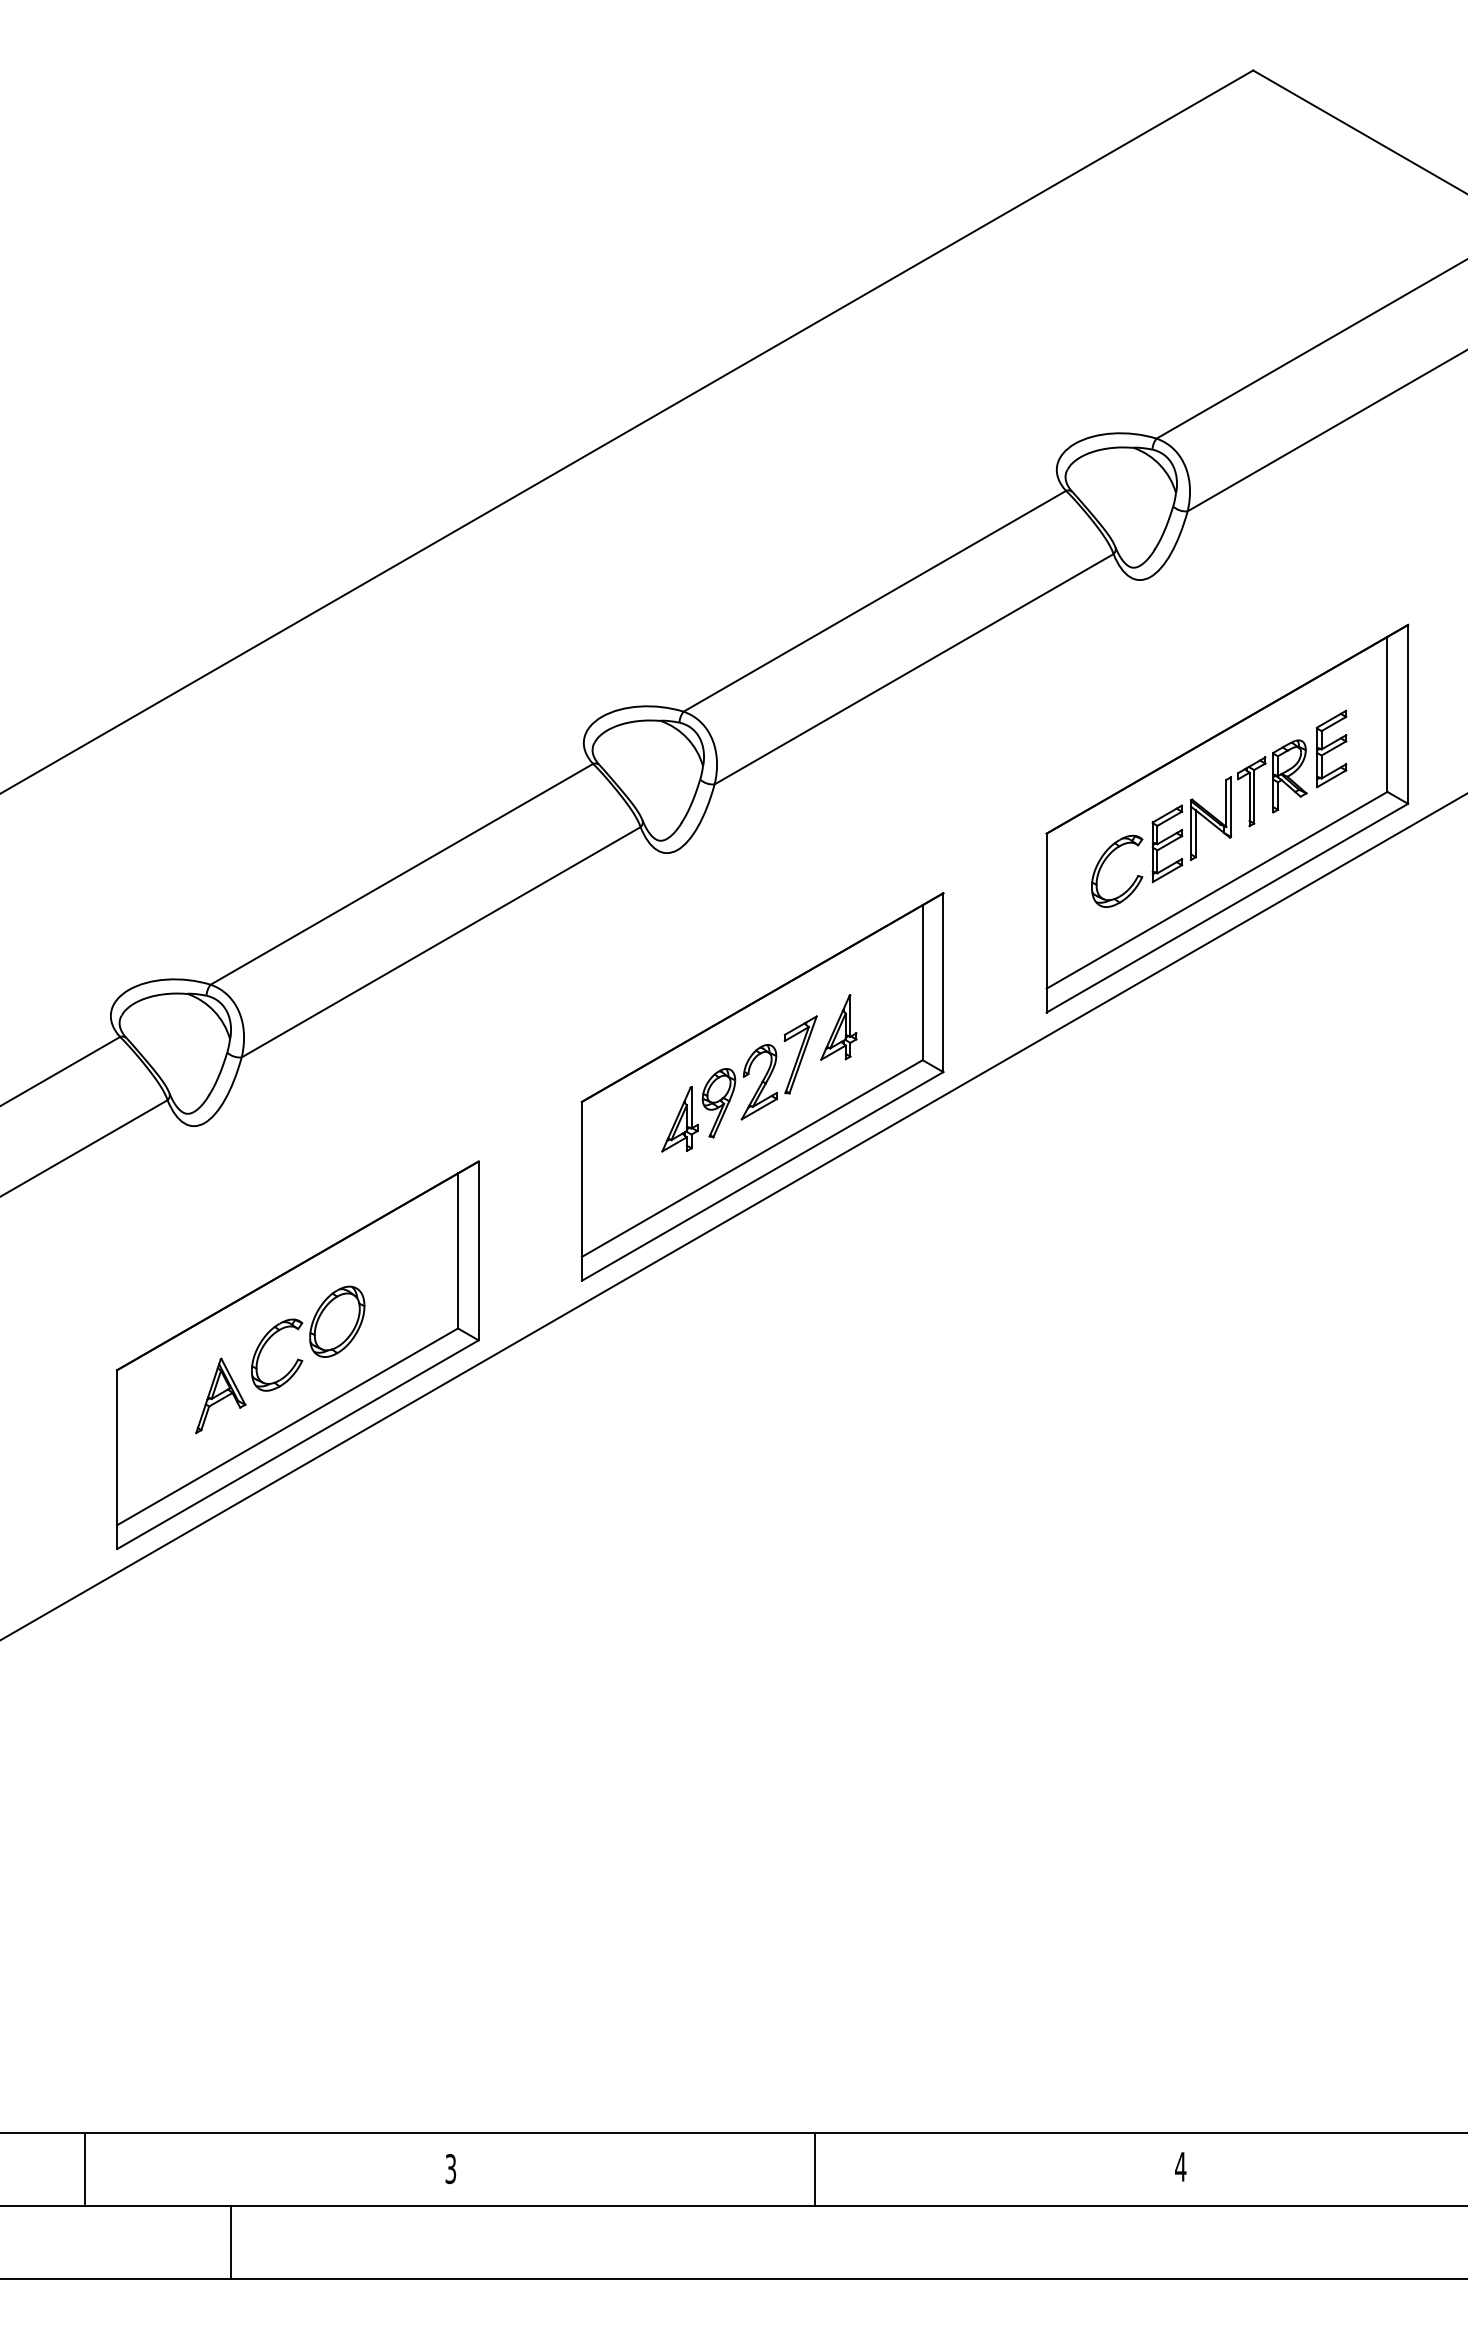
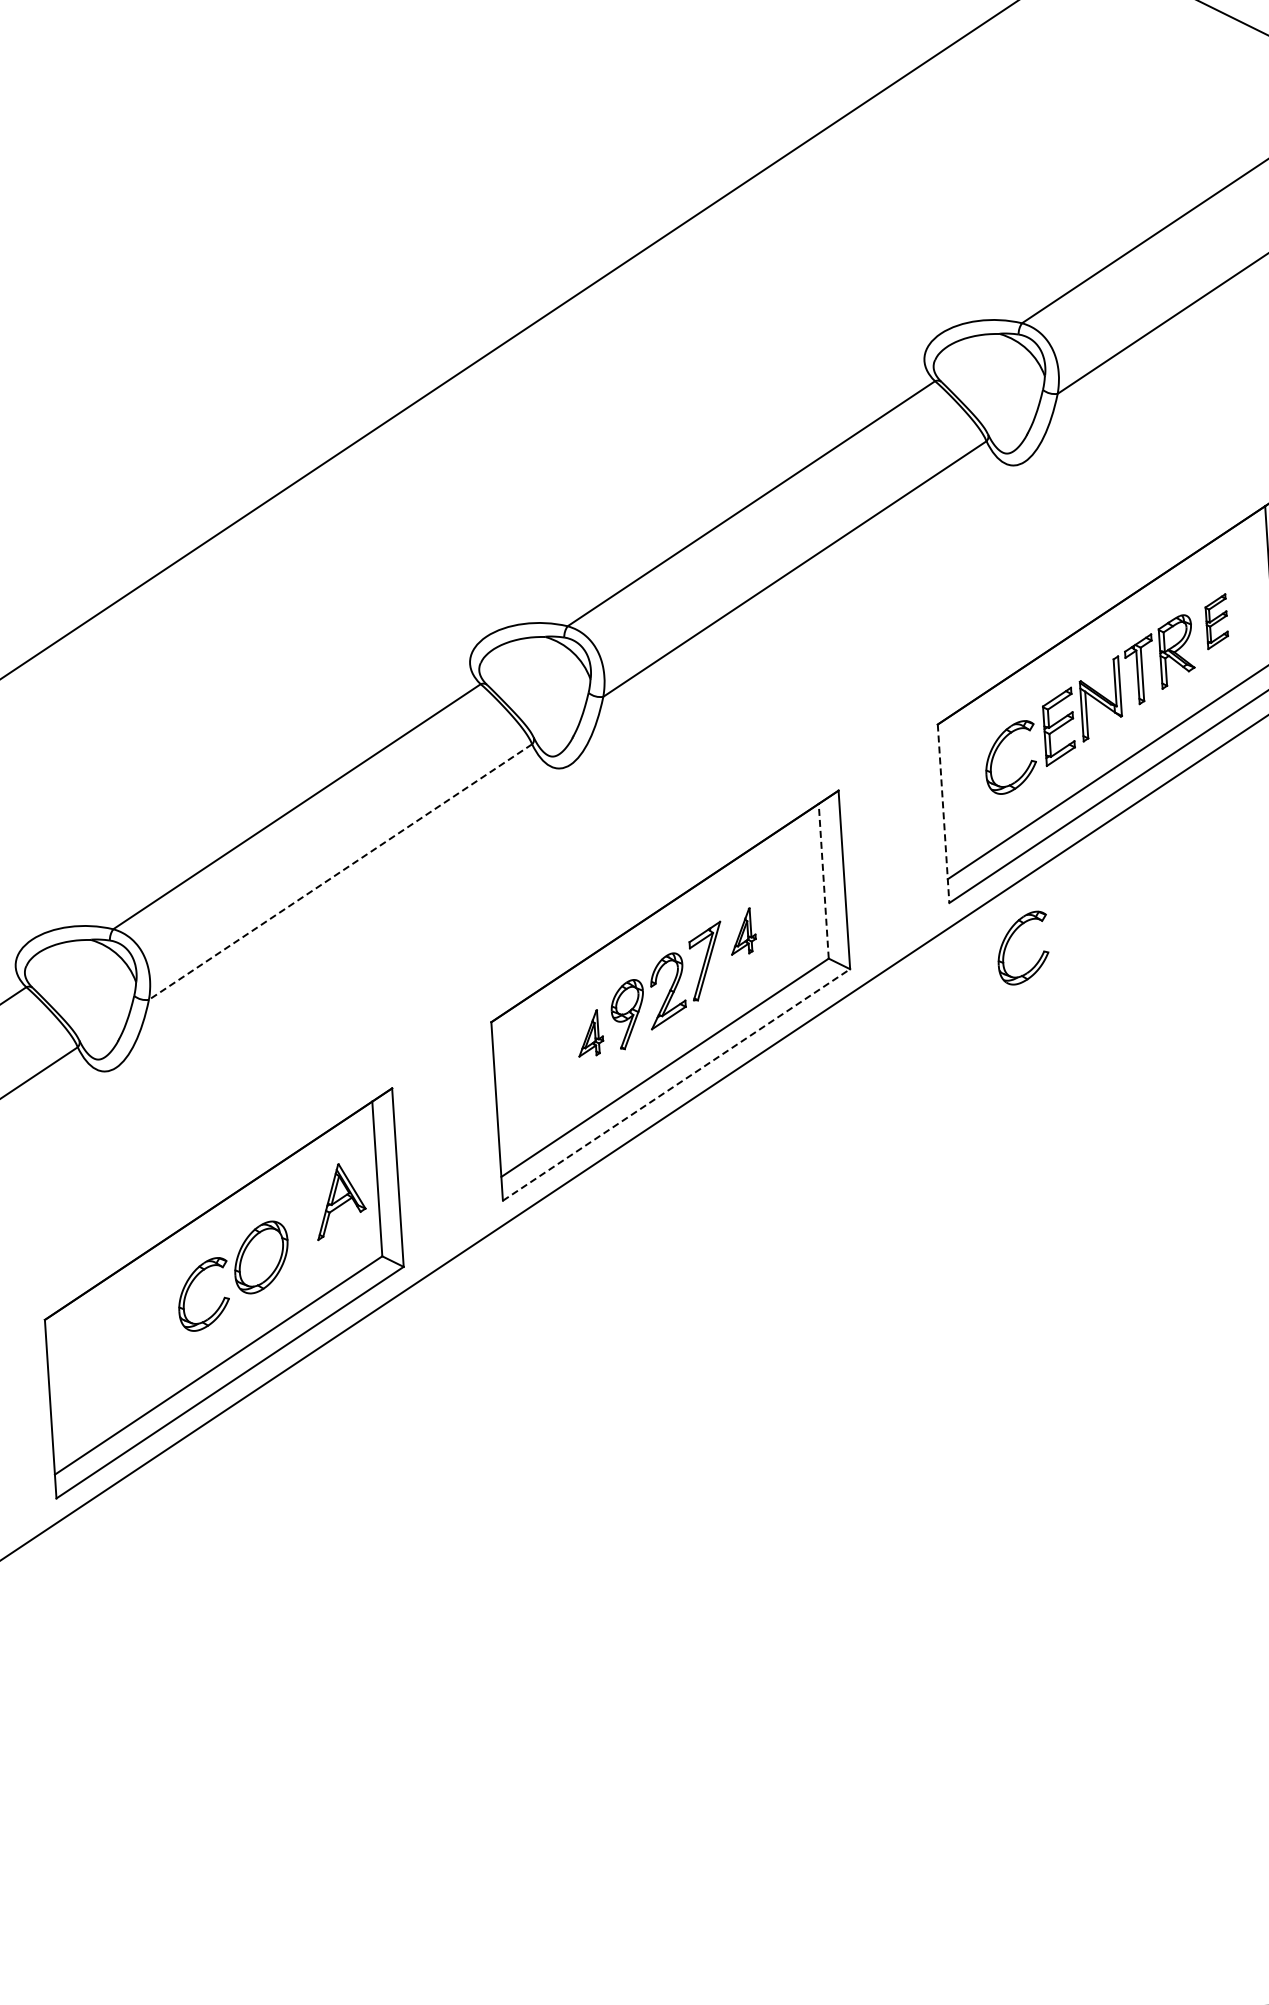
part: (1331, 748) -> (1216, 621), size x0.7
line: (1046, 923) -> (943, 814), solid -> dashed
line: (440, 942) -> (339, 872), solid -> dashed
line: (922, 982) -> (823, 881), solid -> dashed
part: (838, 1027) -> (742, 931), size x0.7
part: (1105, 1052) -> (1010, 939), added
part: (679, 1119) -> (589, 1033), size x0.7
line: (762, 1176) -> (676, 1085), solid -> dashed
part: (220, 1395) -> (340, 1200), moved

